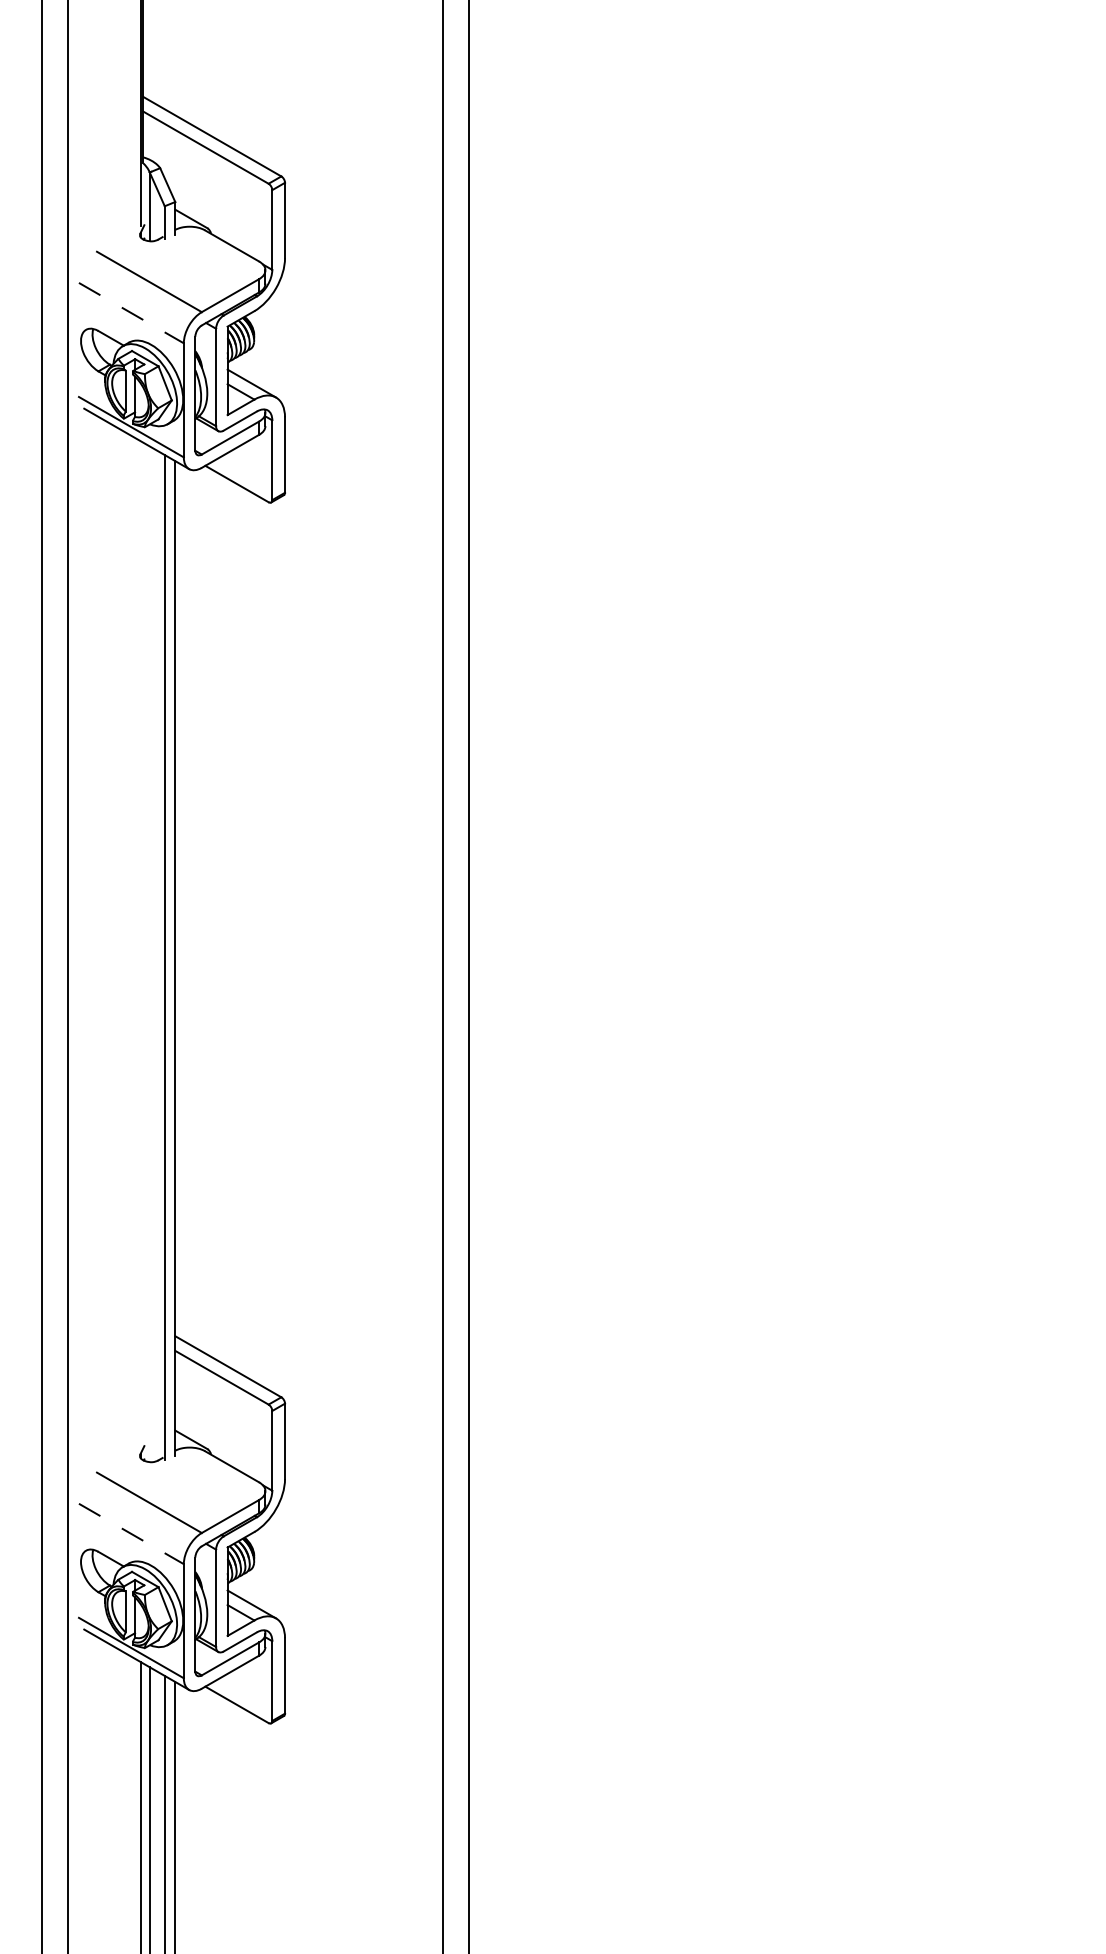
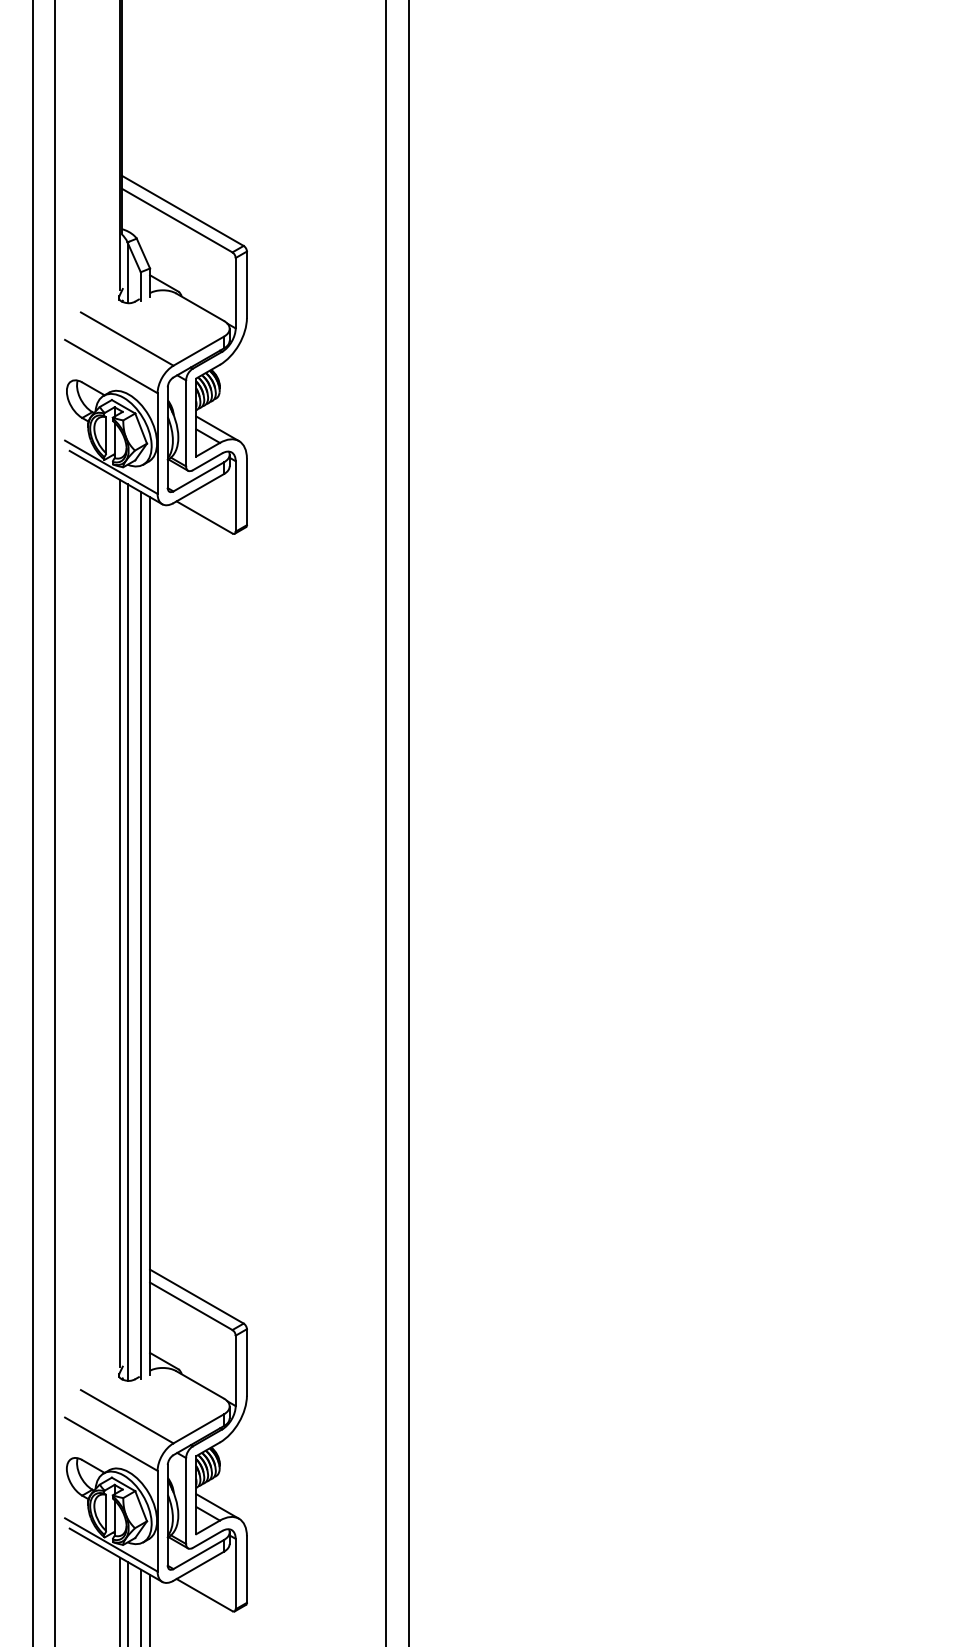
line: (131, 313) -> (111, 366), dashed -> solid
line: (141, 943) -> (120, 923), added
line: (149, 954) -> (127, 932), added
line: (131, 1533) -> (111, 1443), dashed -> solid

